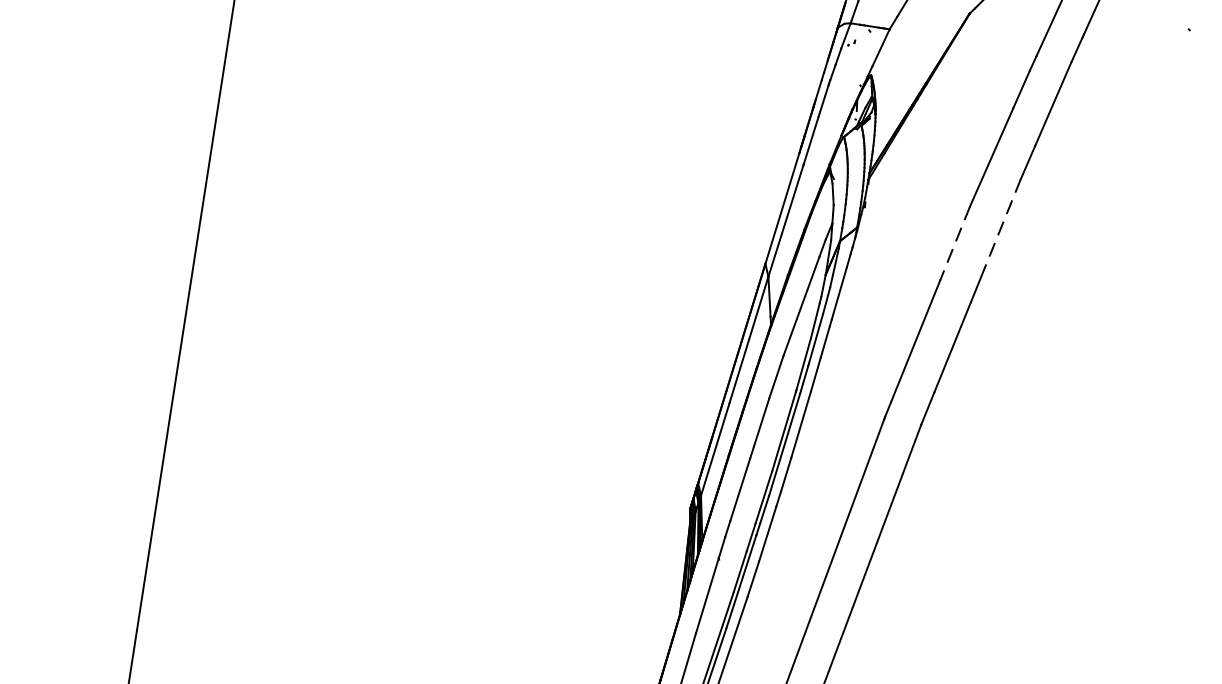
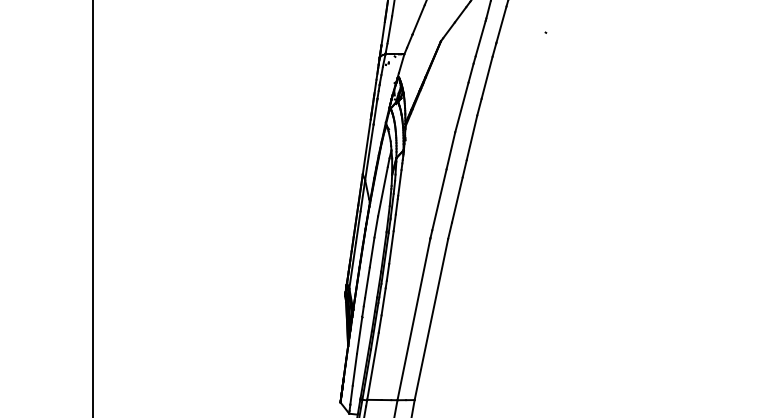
line: (1003, 222) -> (472, 137), dashed -> solid
line: (954, 244) -> (450, 151), dashed -> solid

